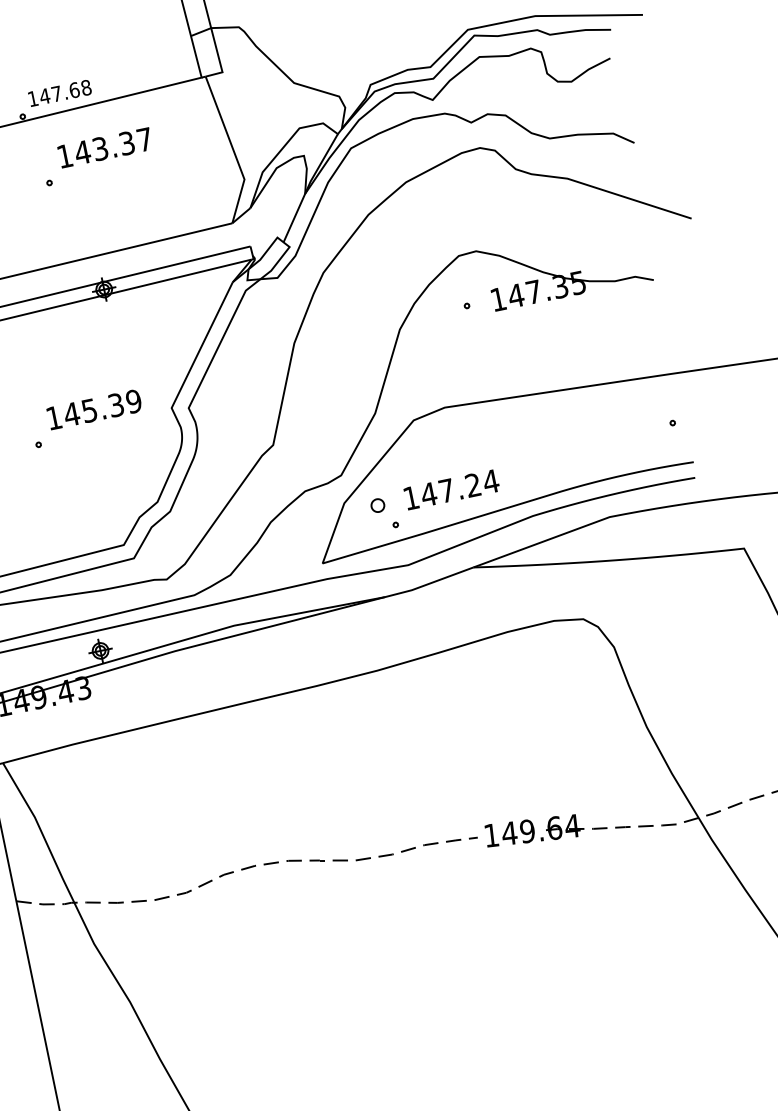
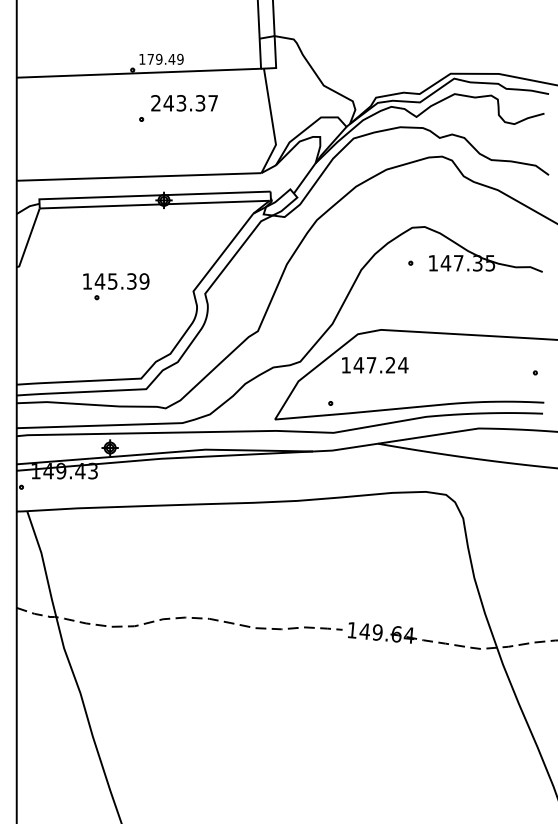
text: (65, 90) -> (165, 58), 147.68 -> 179.49
text: (64, 156) -> (155, 103), 143.37 -> 243.37
text: (94, 409) -> (116, 281), moved
text: (452, 489) -> (375, 365), moved
part: (376, 505) -> (320, 387), removed

